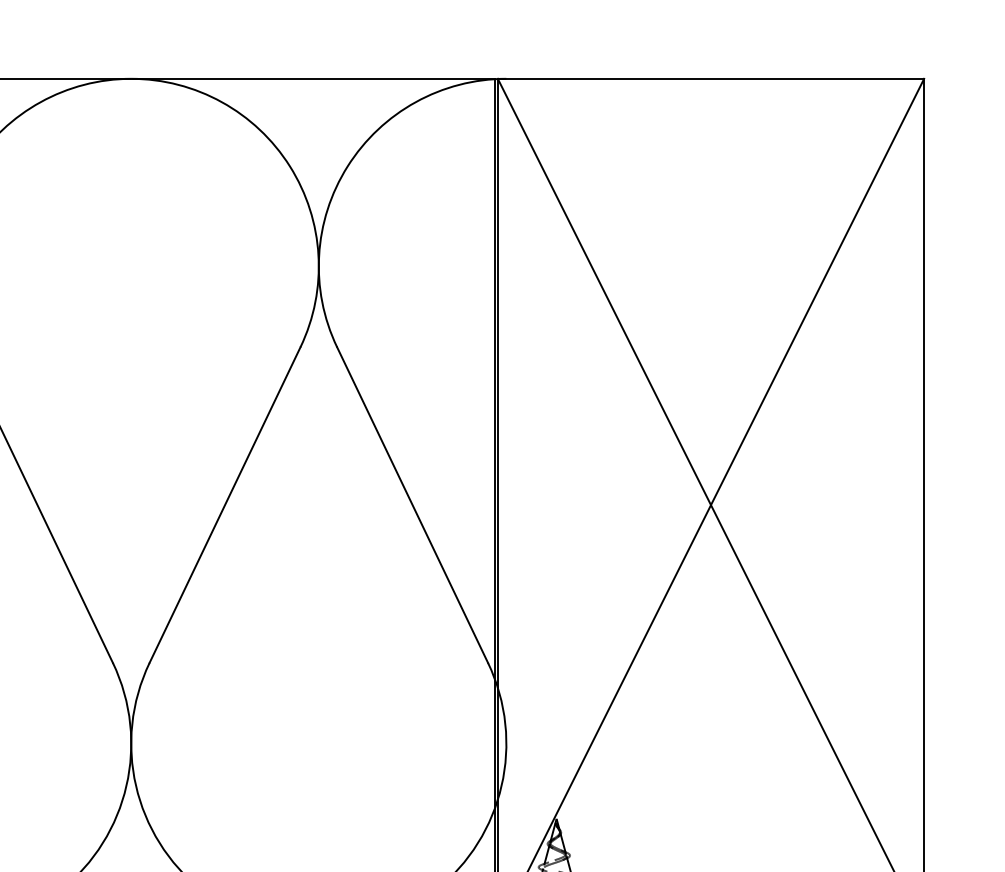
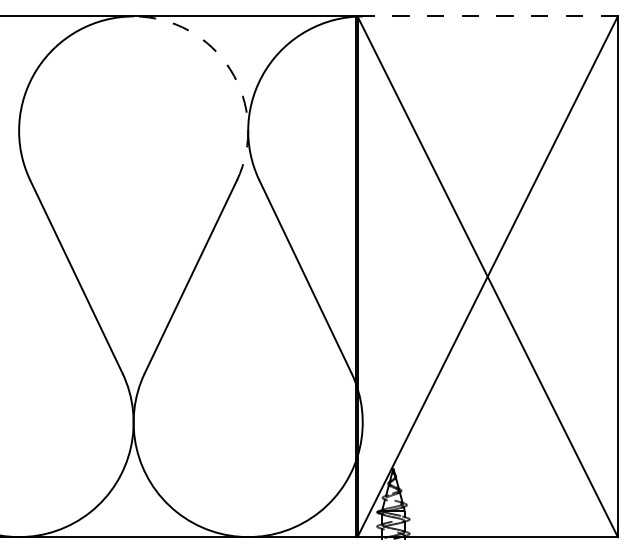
line: (712, 78) -> (488, 16), solid -> dashed
arc: (289, 165) -> (230, 69), solid -> dashed

